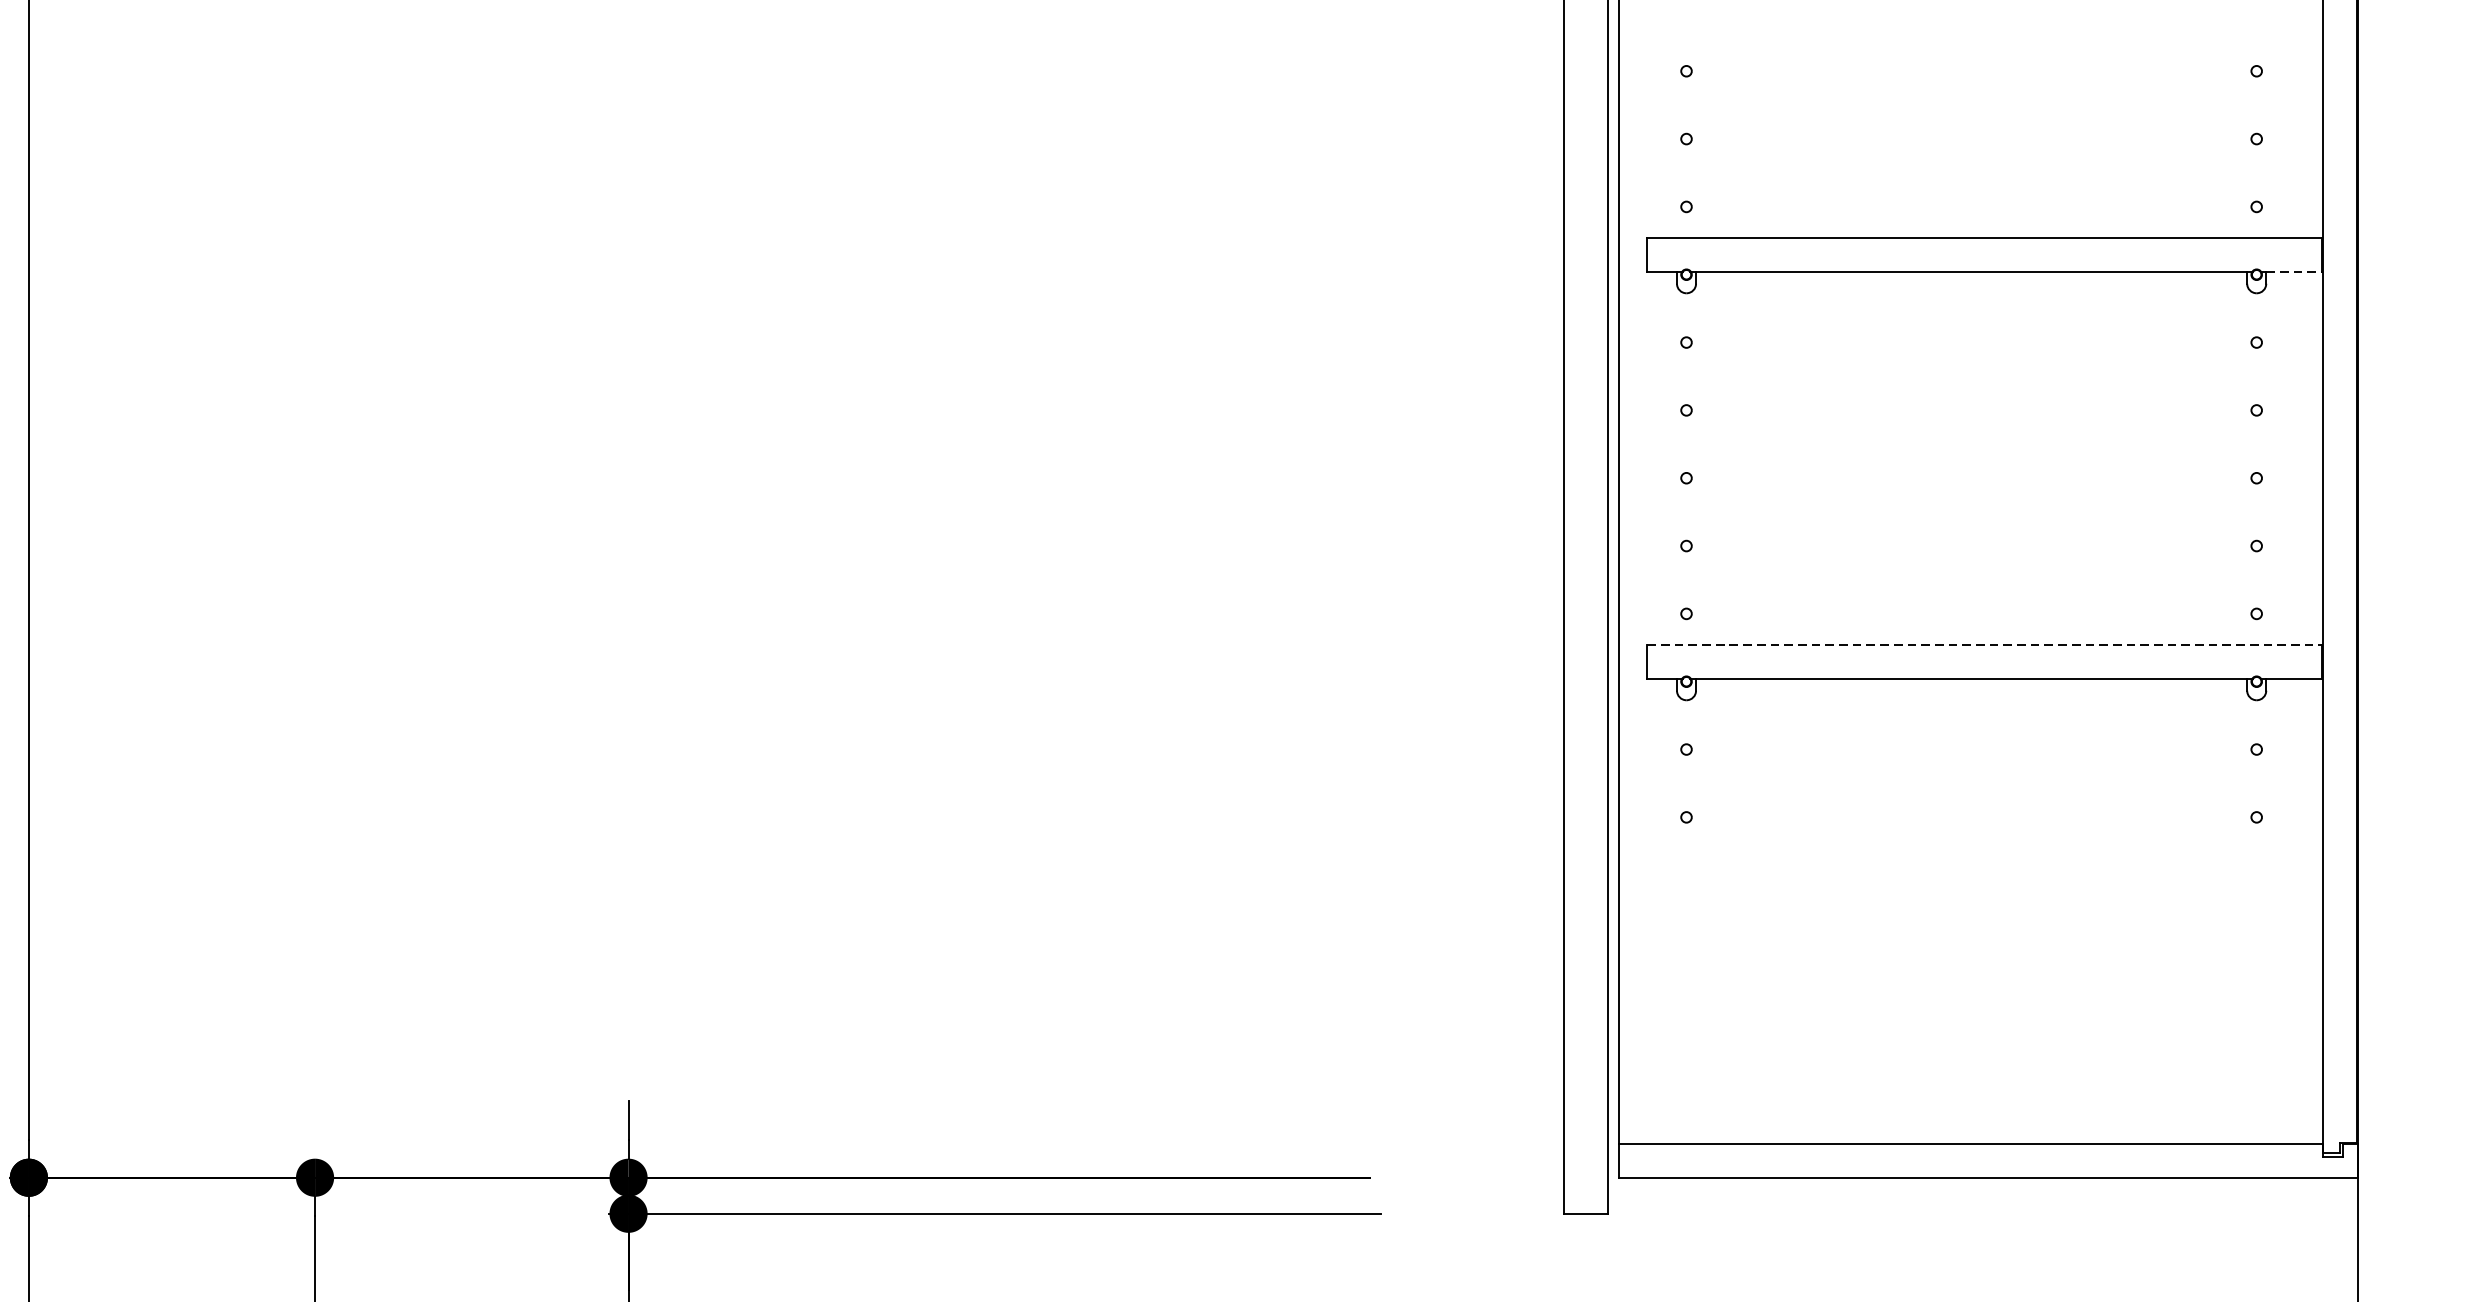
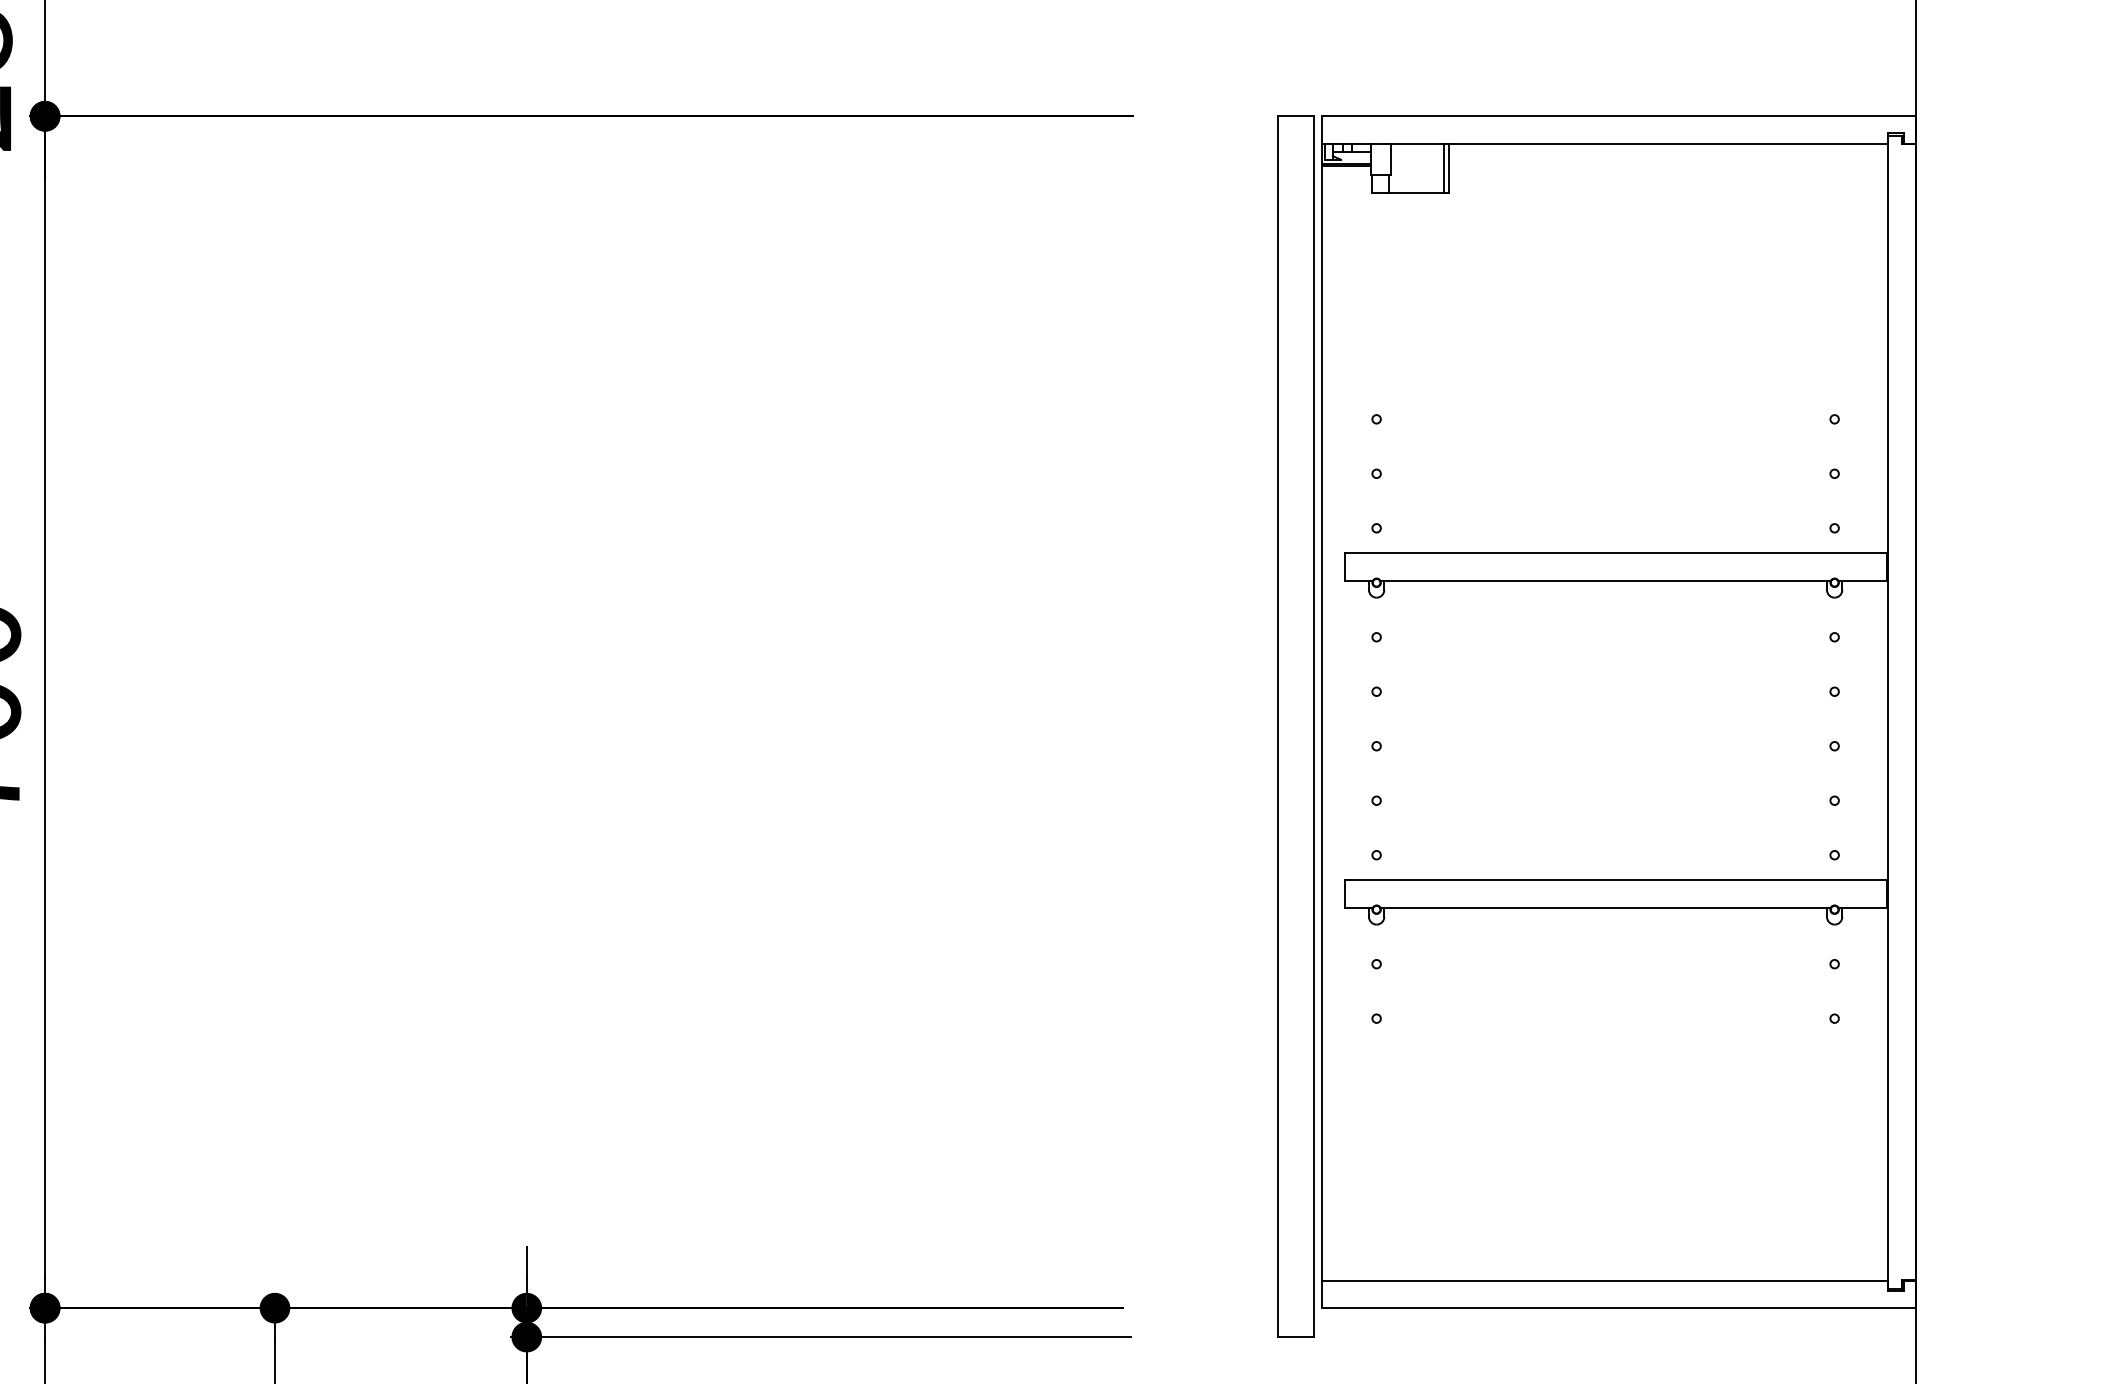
line: (2293, 271) -> (1864, 580), dashed -> solid
line: (1985, 645) -> (1616, 880), dashed -> solid

